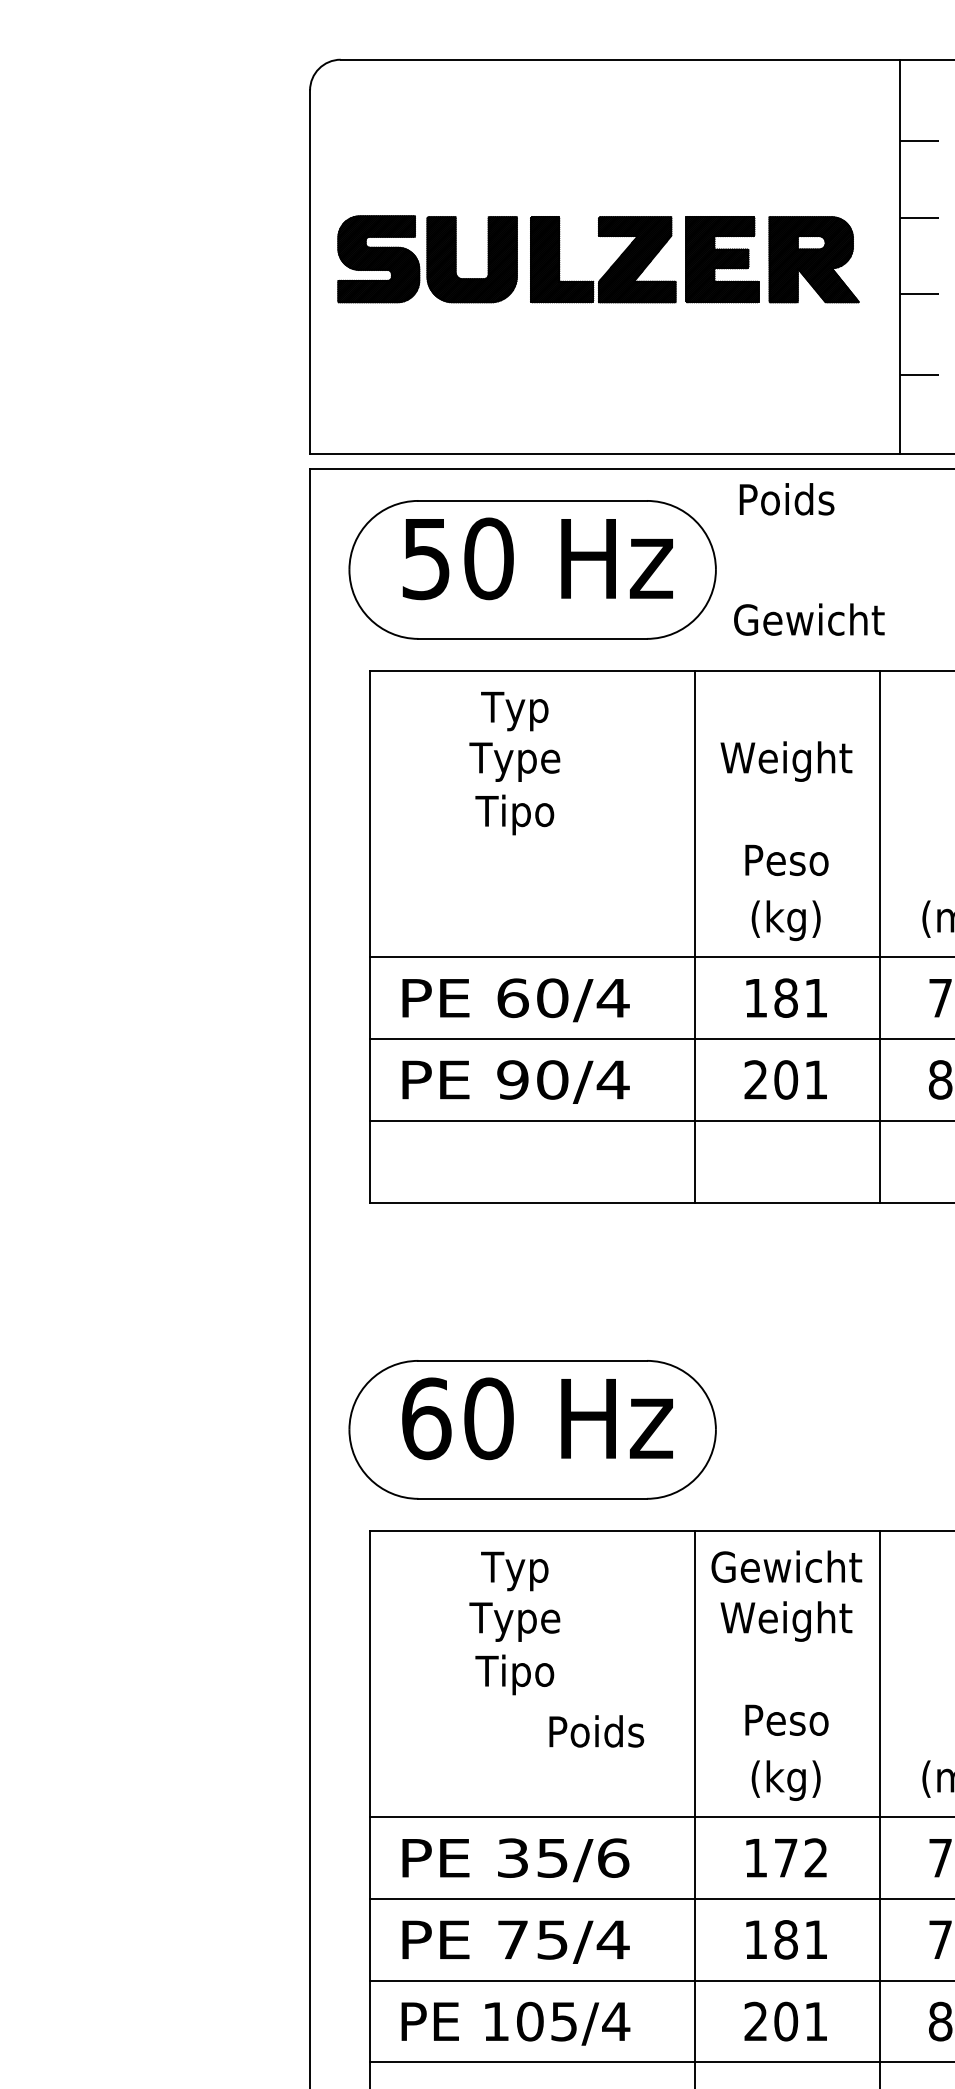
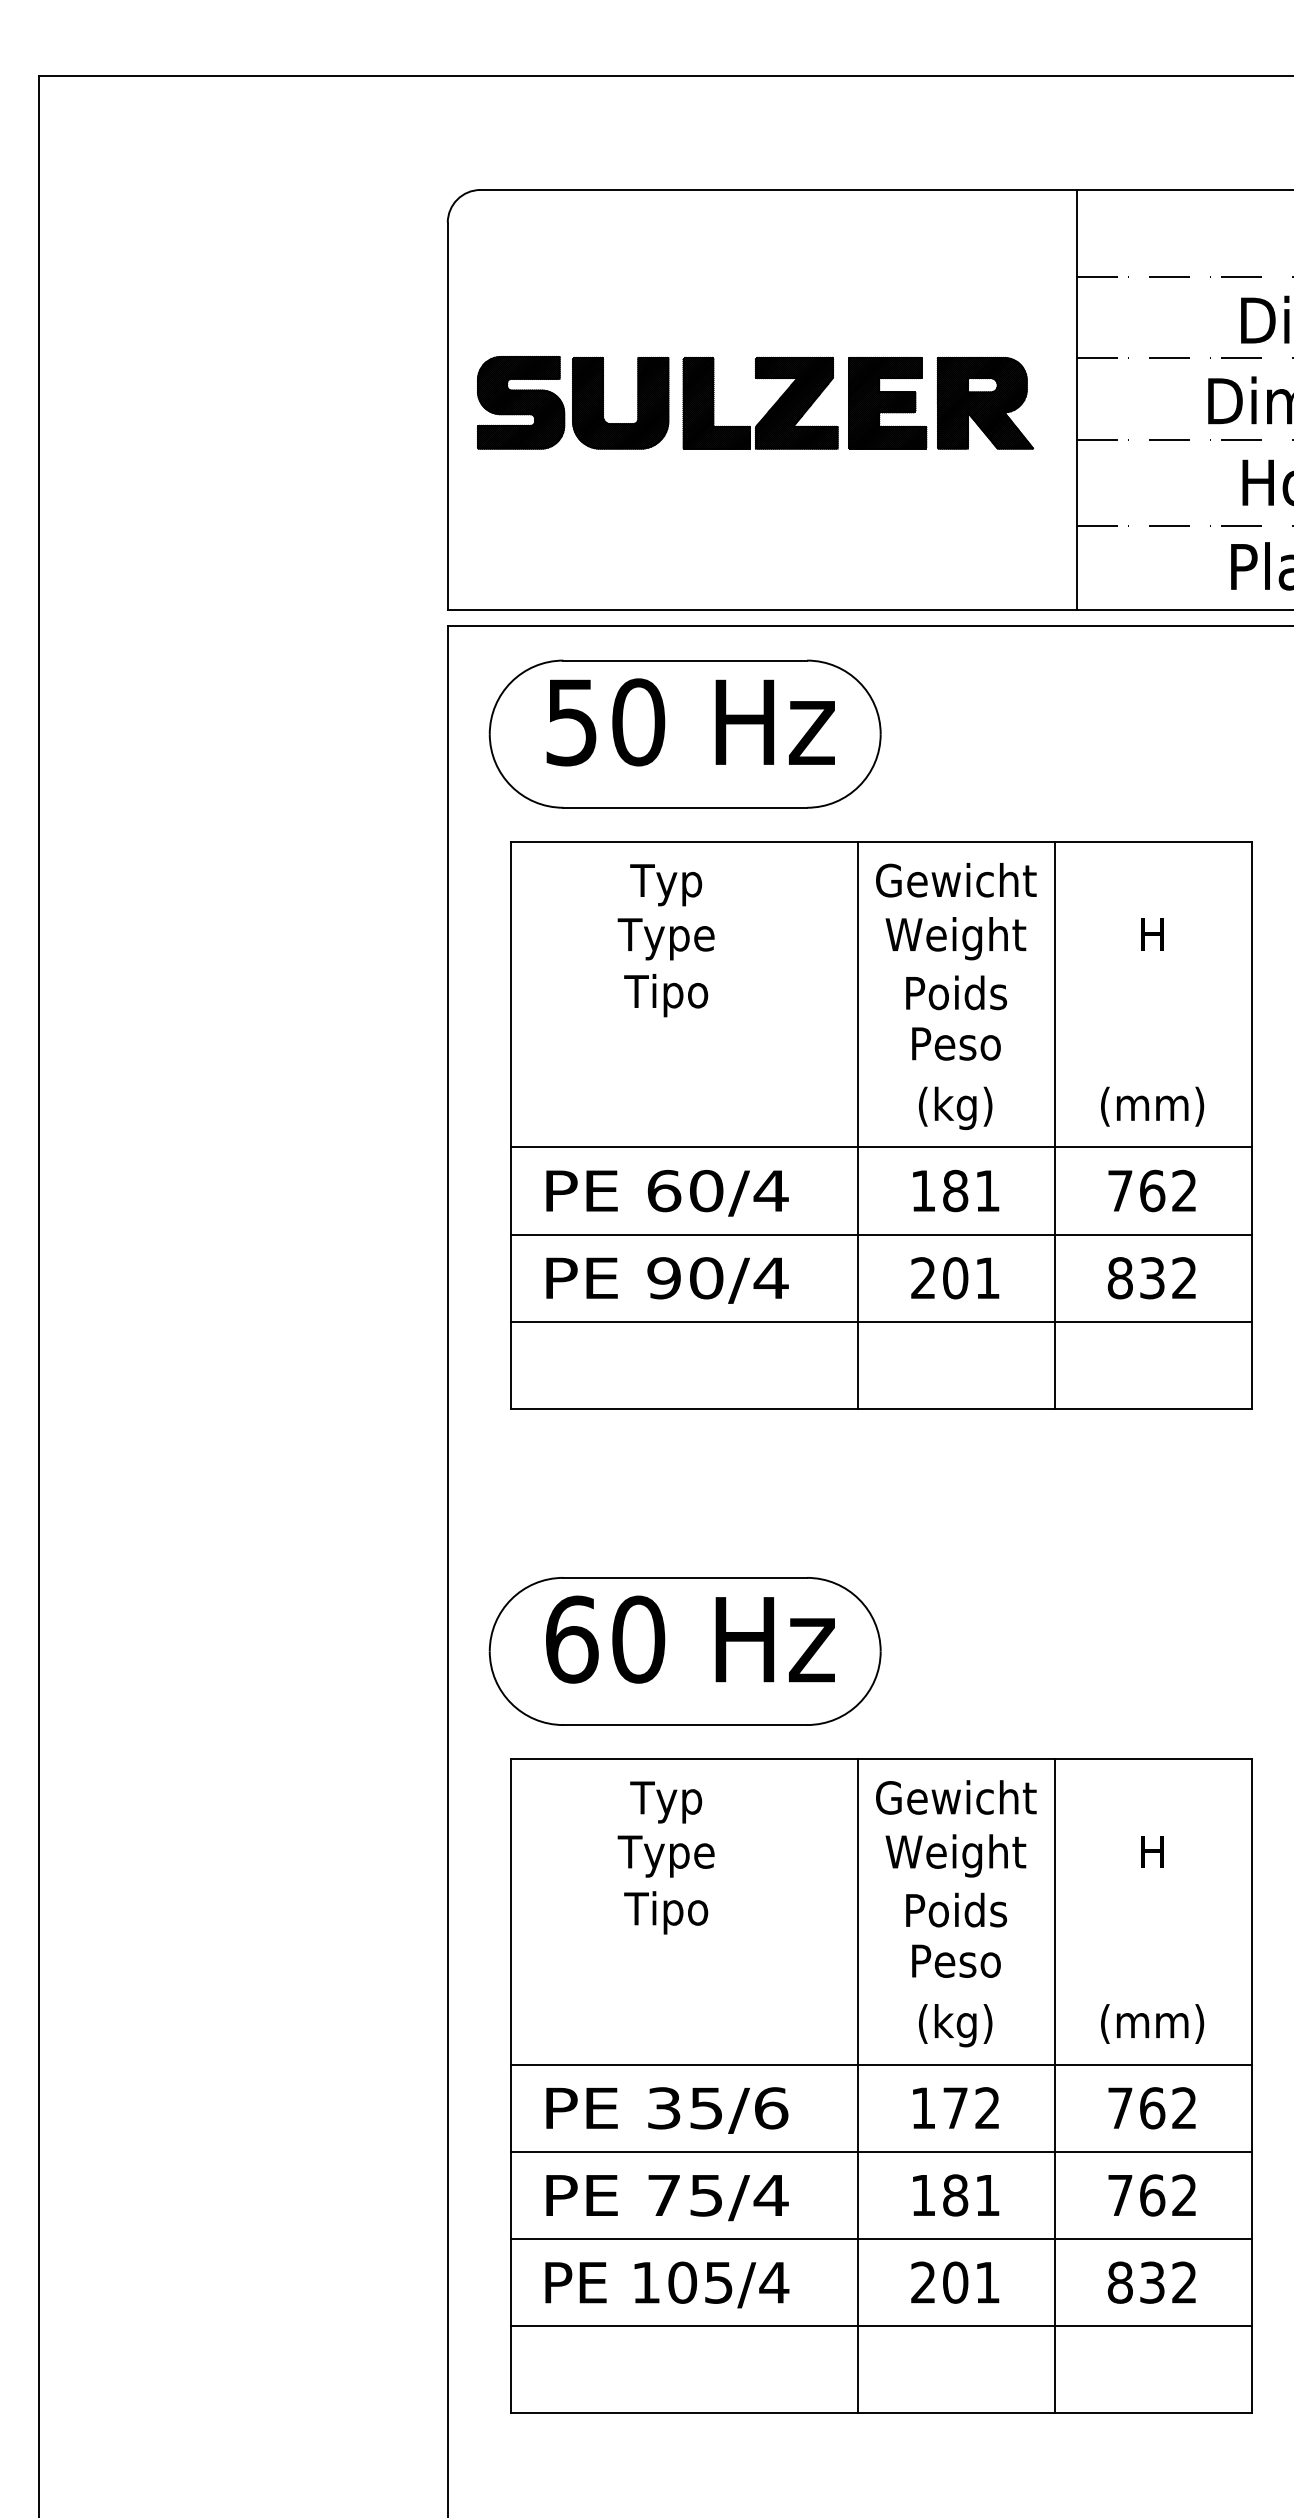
text: (786, 498) -> (956, 992), moved
text: (809, 619) -> (956, 880), moved
text: (596, 1730) -> (956, 1909), moved

